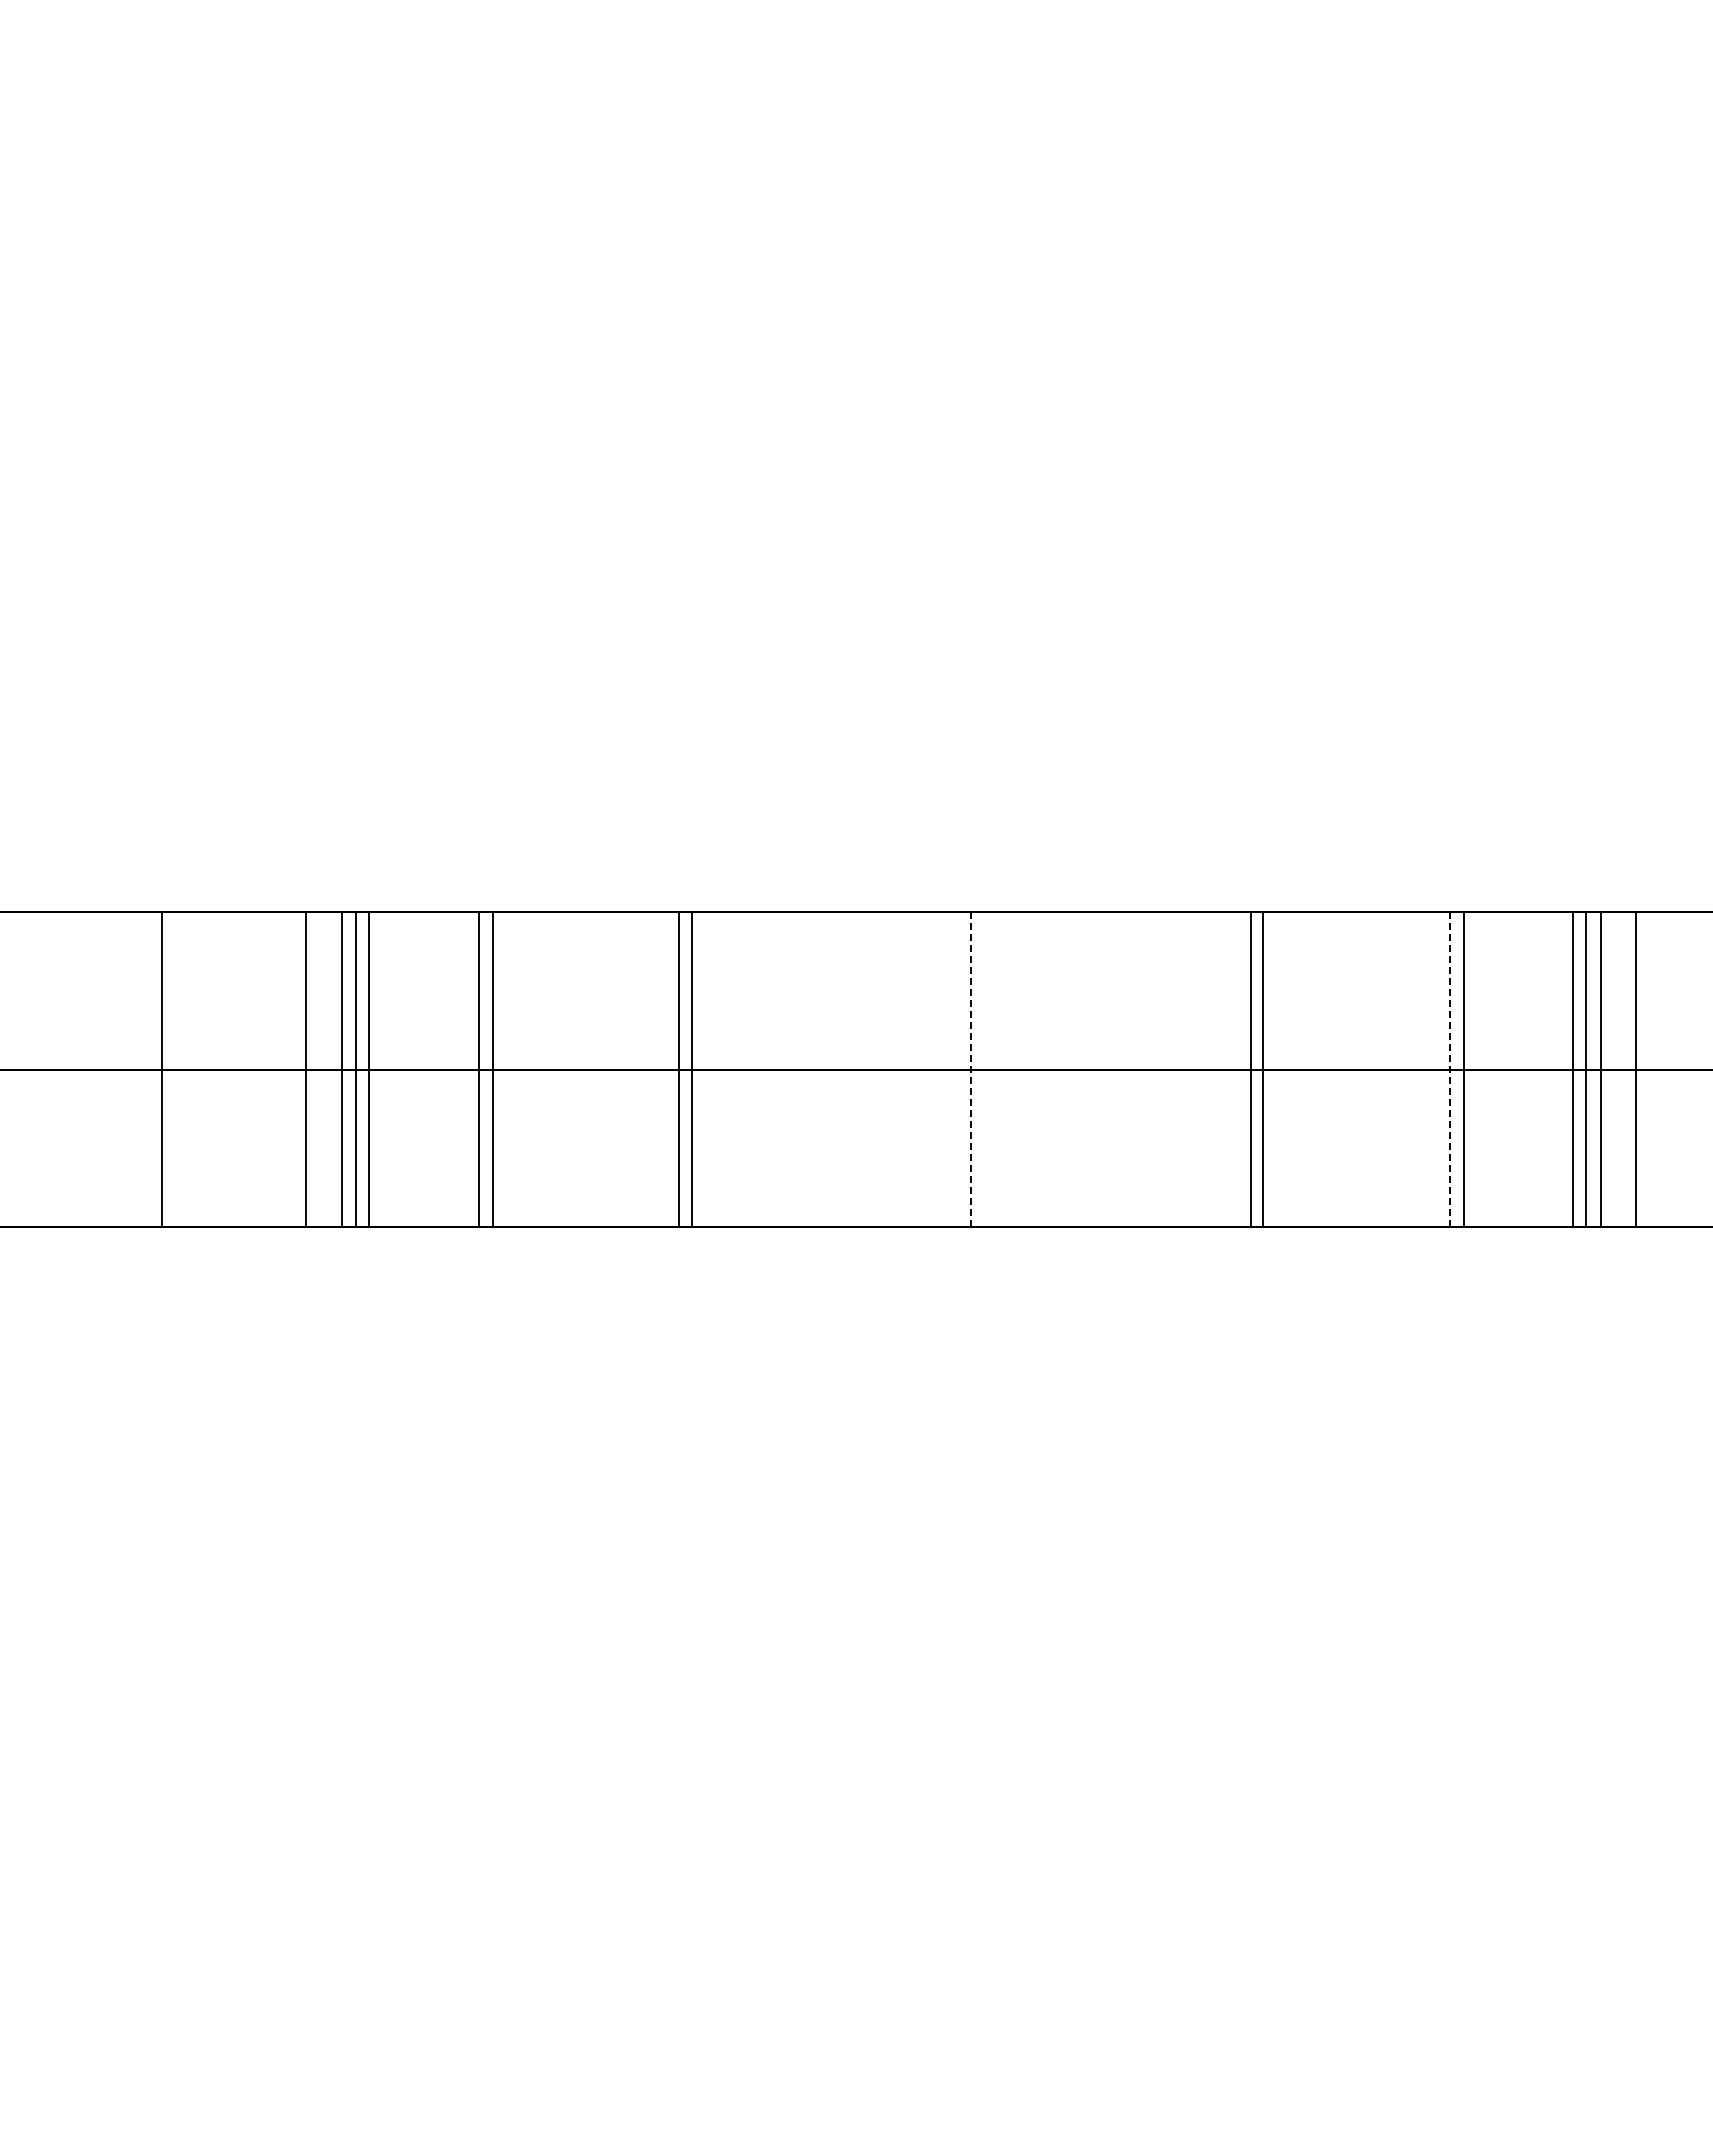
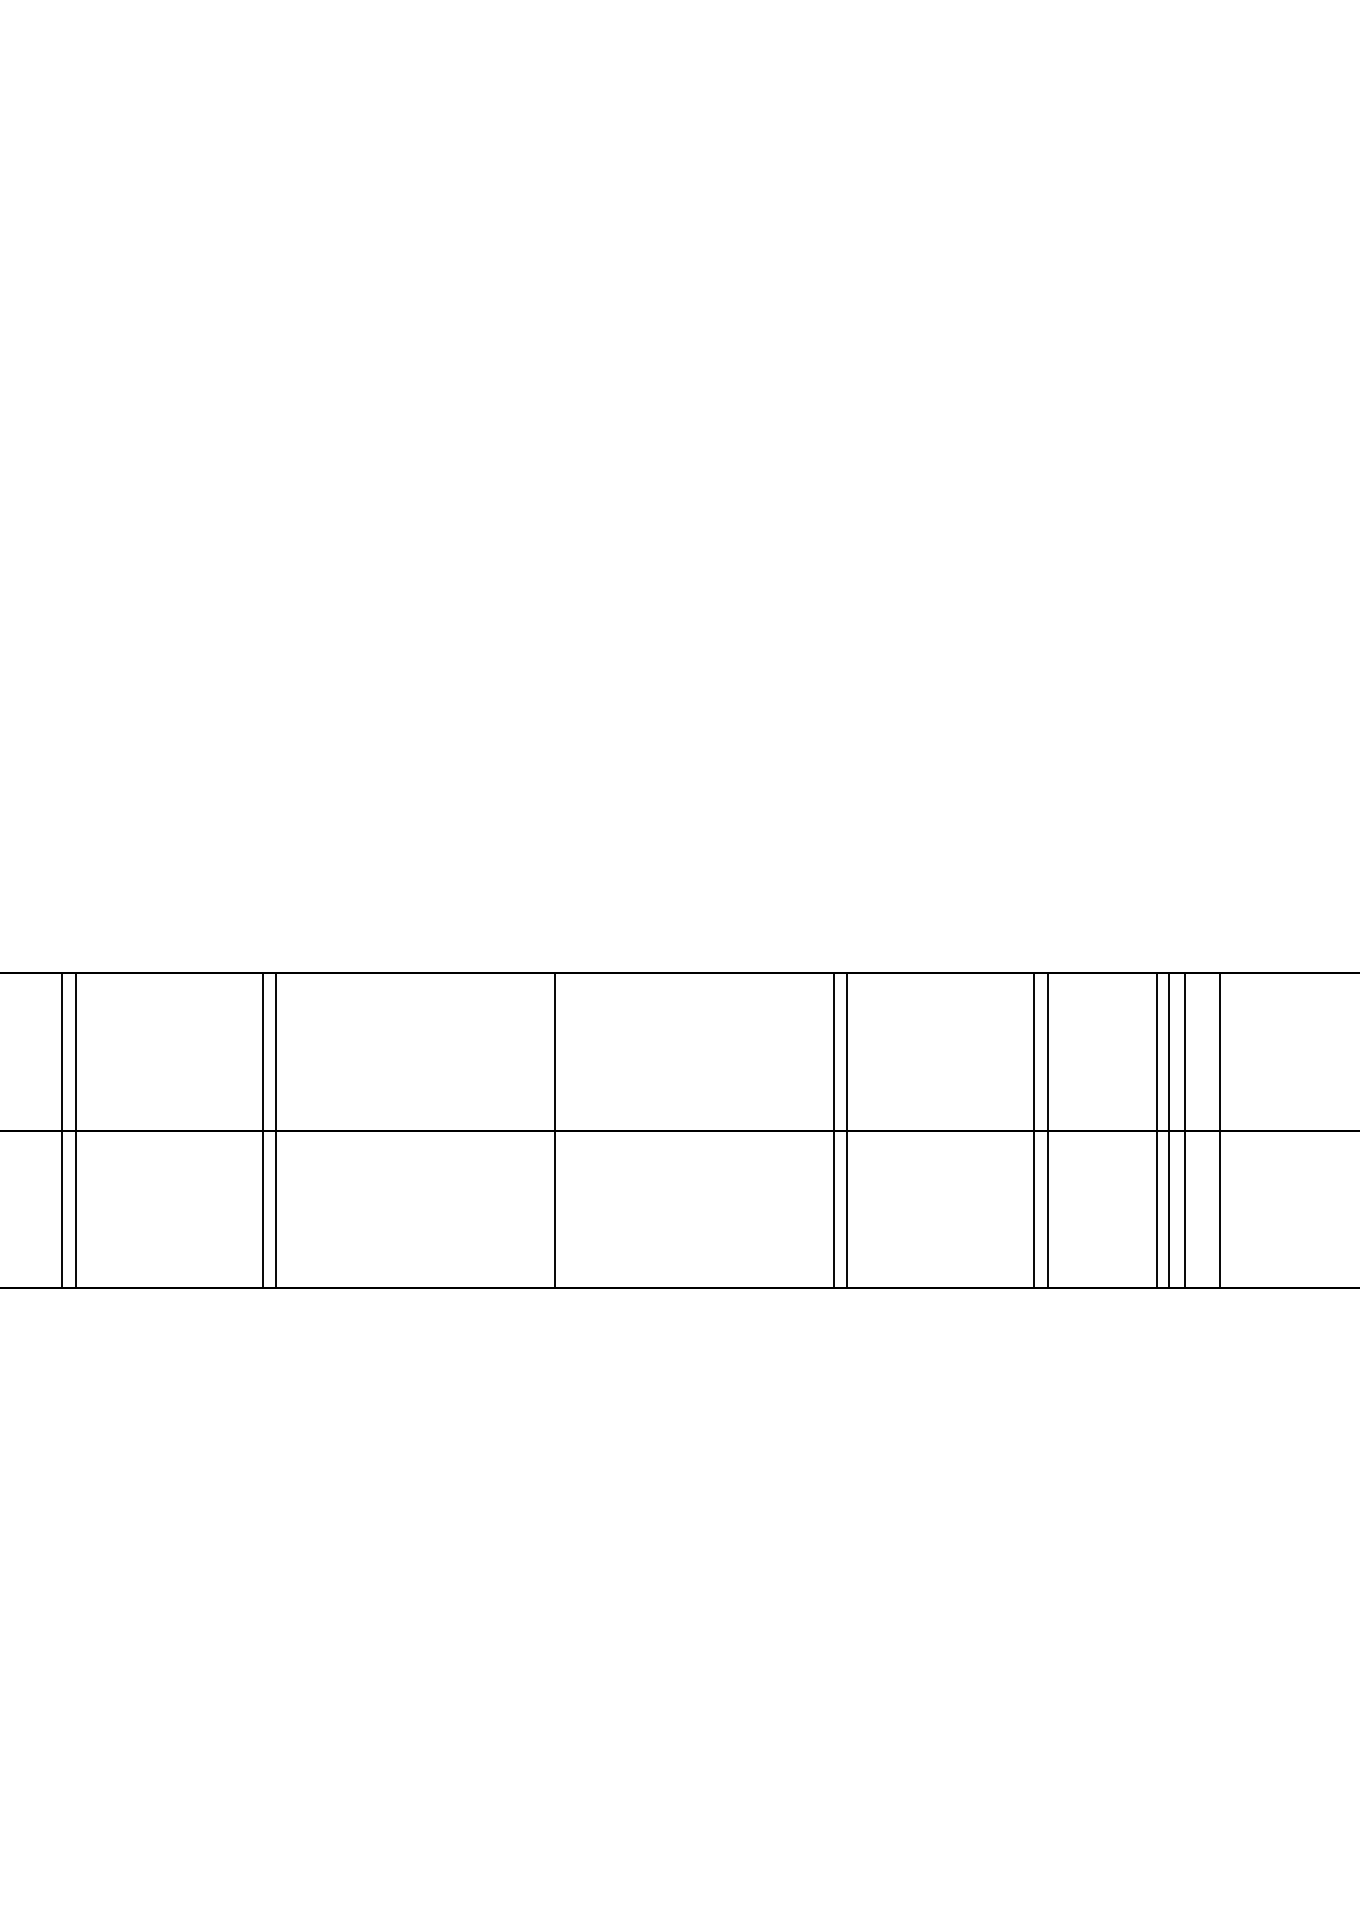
line: (971, 1069) -> (555, 1130), dashed -> solid
line: (1449, 1069) -> (1033, 1130), dashed -> solid

